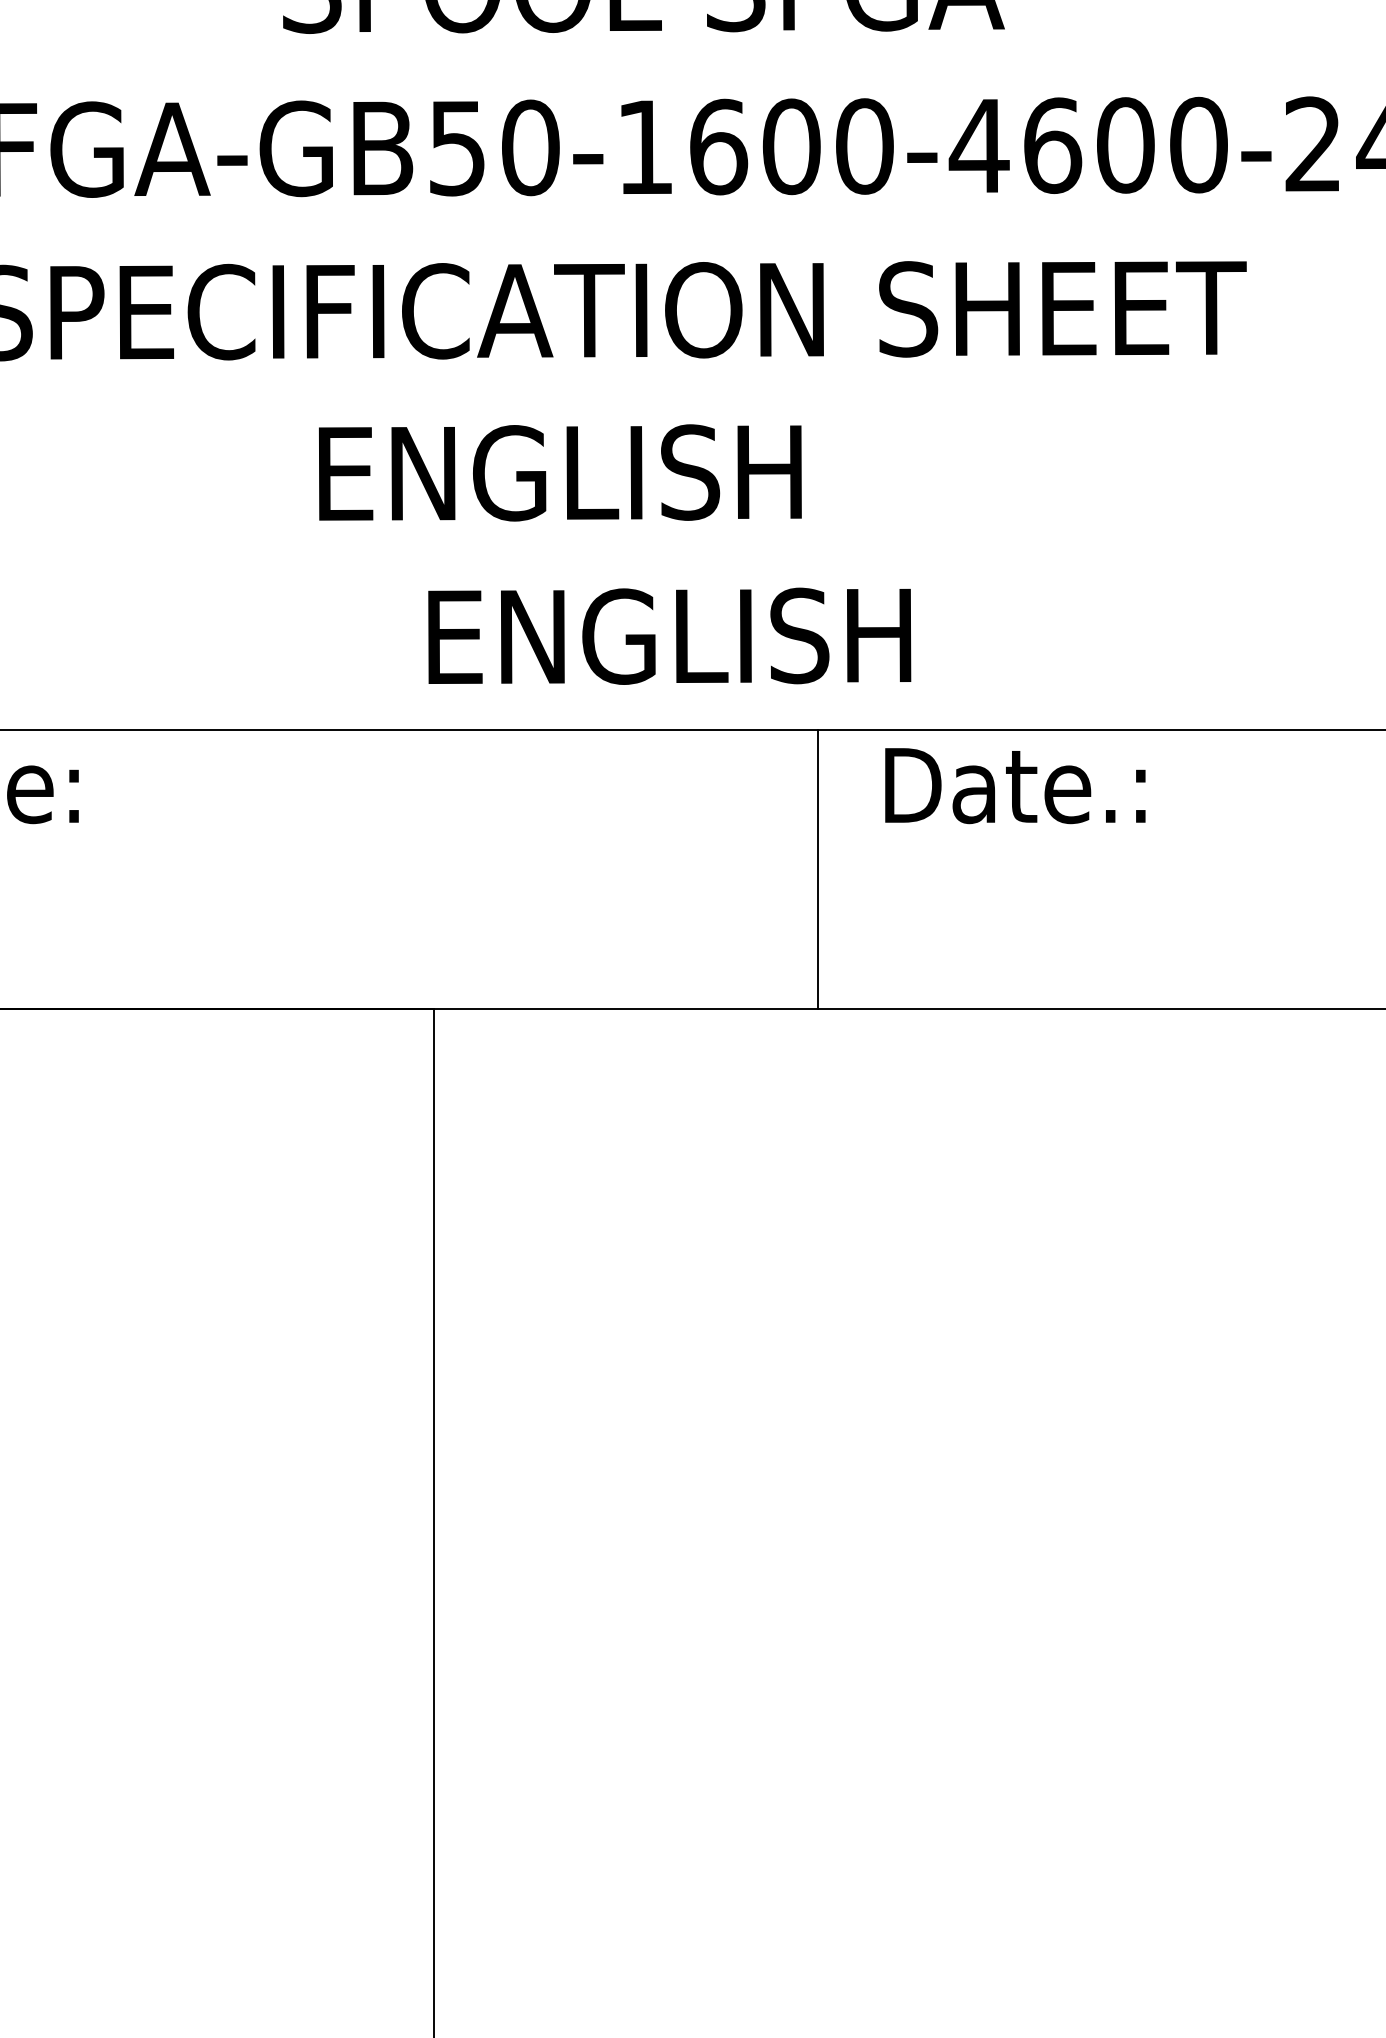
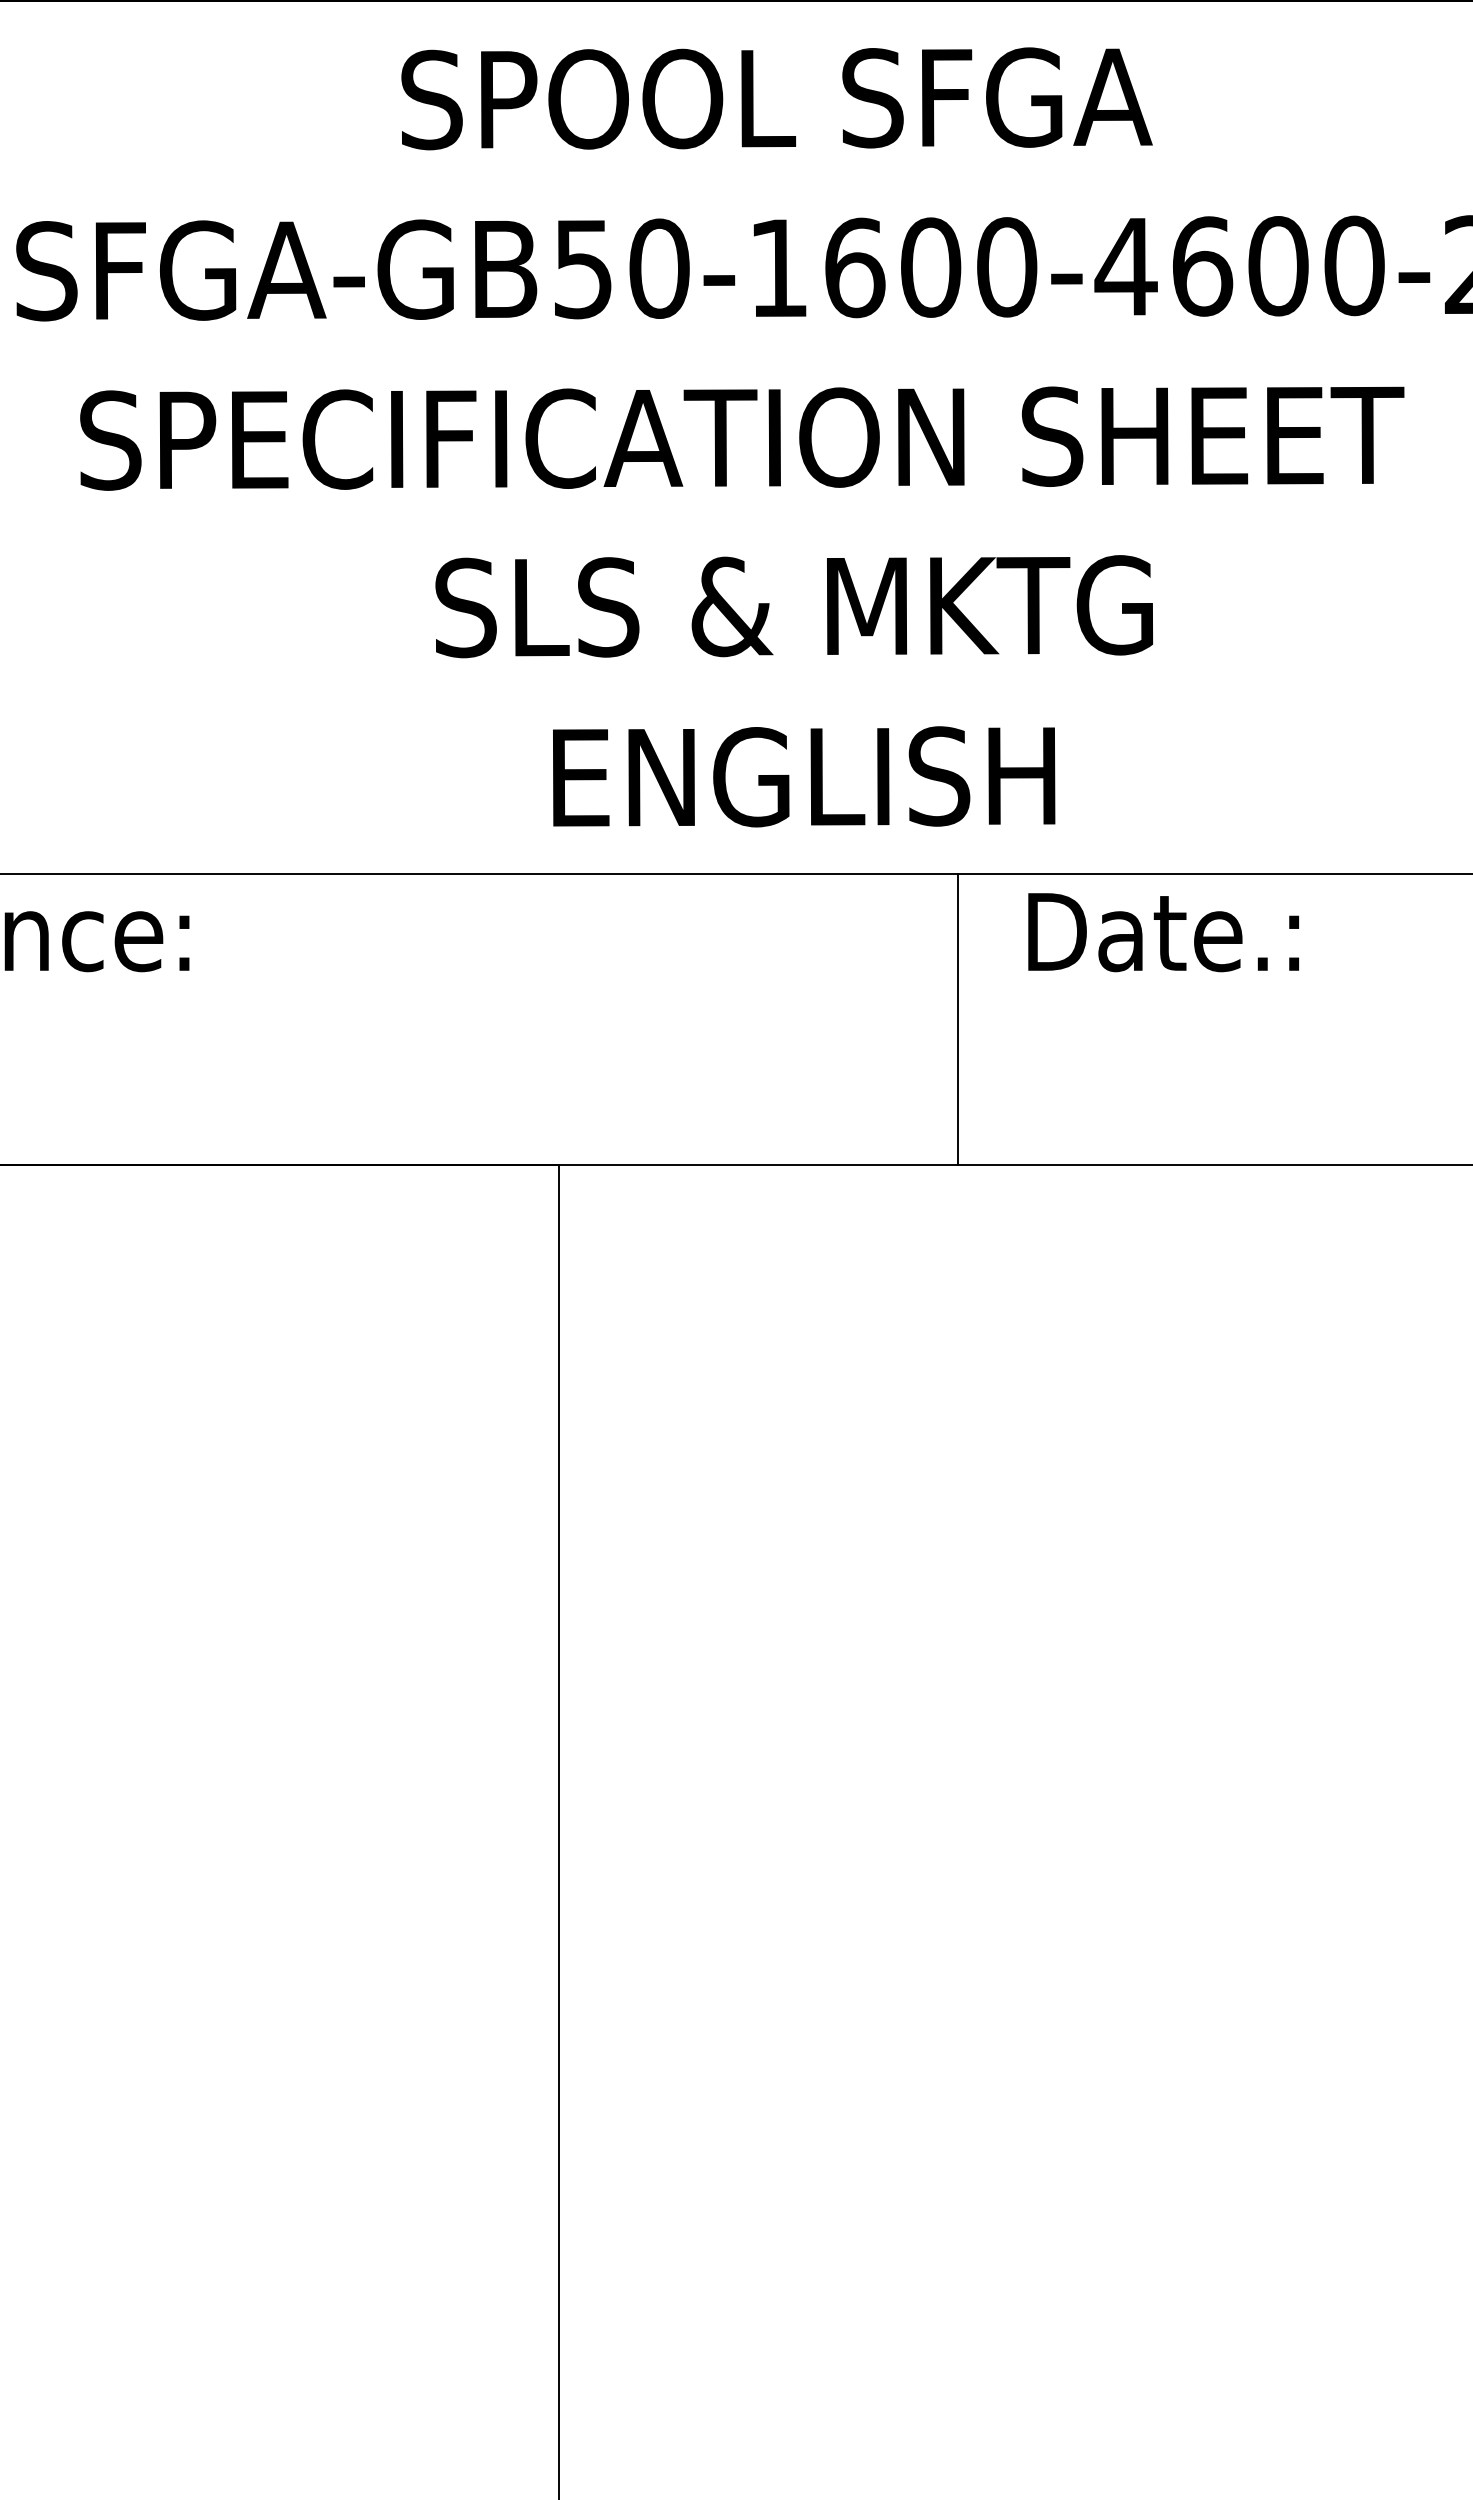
text: (660, 472) -> (794, 606), ENGLISH -> SLS & MKTG

